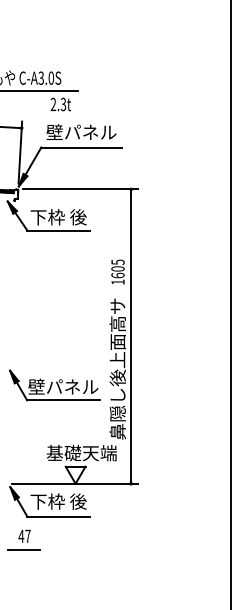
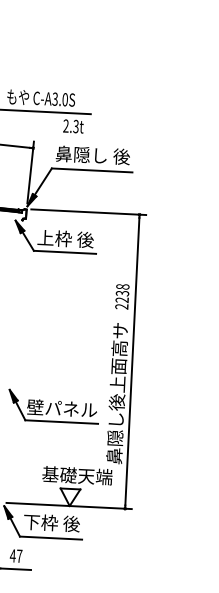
text: (81, 132) -> (92, 155), 壁パネル -> 鼻隠し 後
text: (38, 217) -> (45, 238), 下枠 後 -> 上枠 後
text: (117, 271) -> (121, 296), 1605 -> 2238

